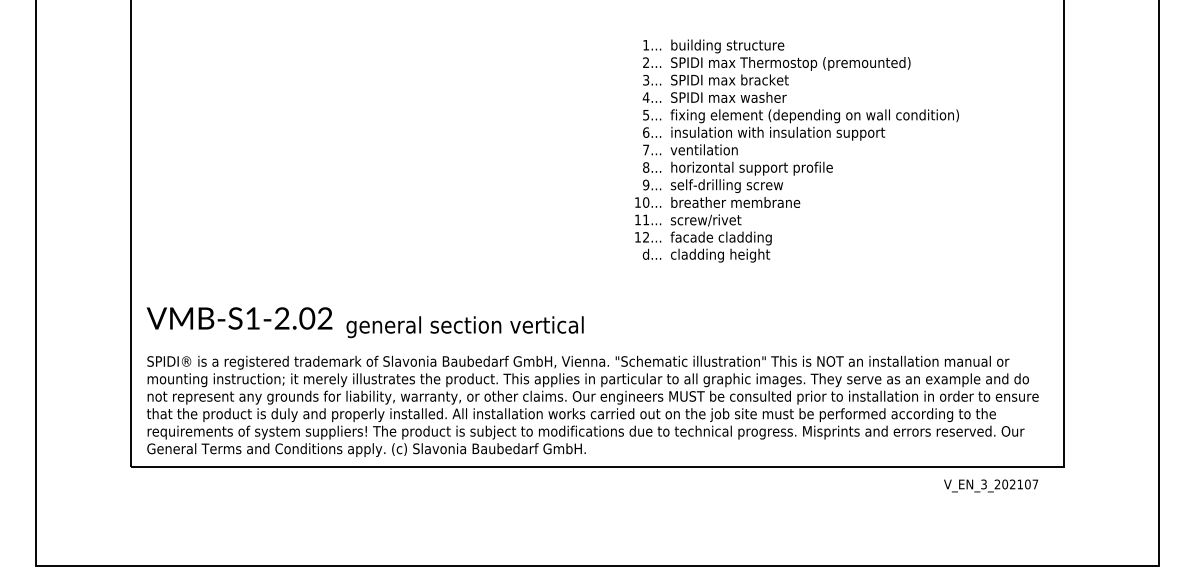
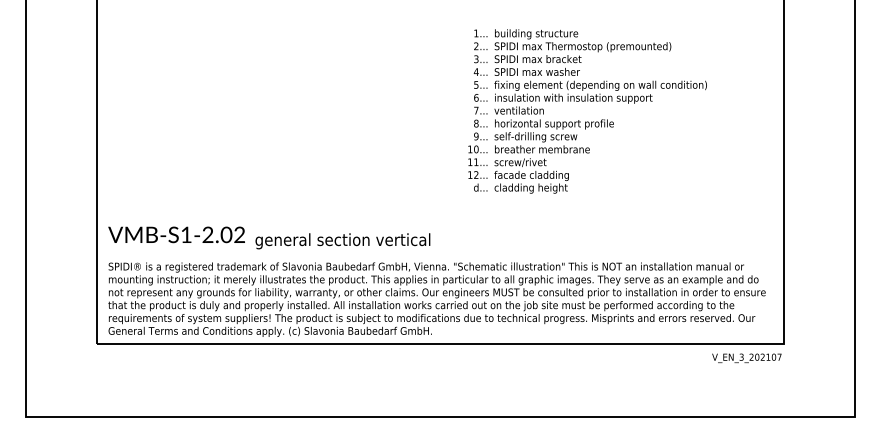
text: (991, 485) -> (747, 358), moved

